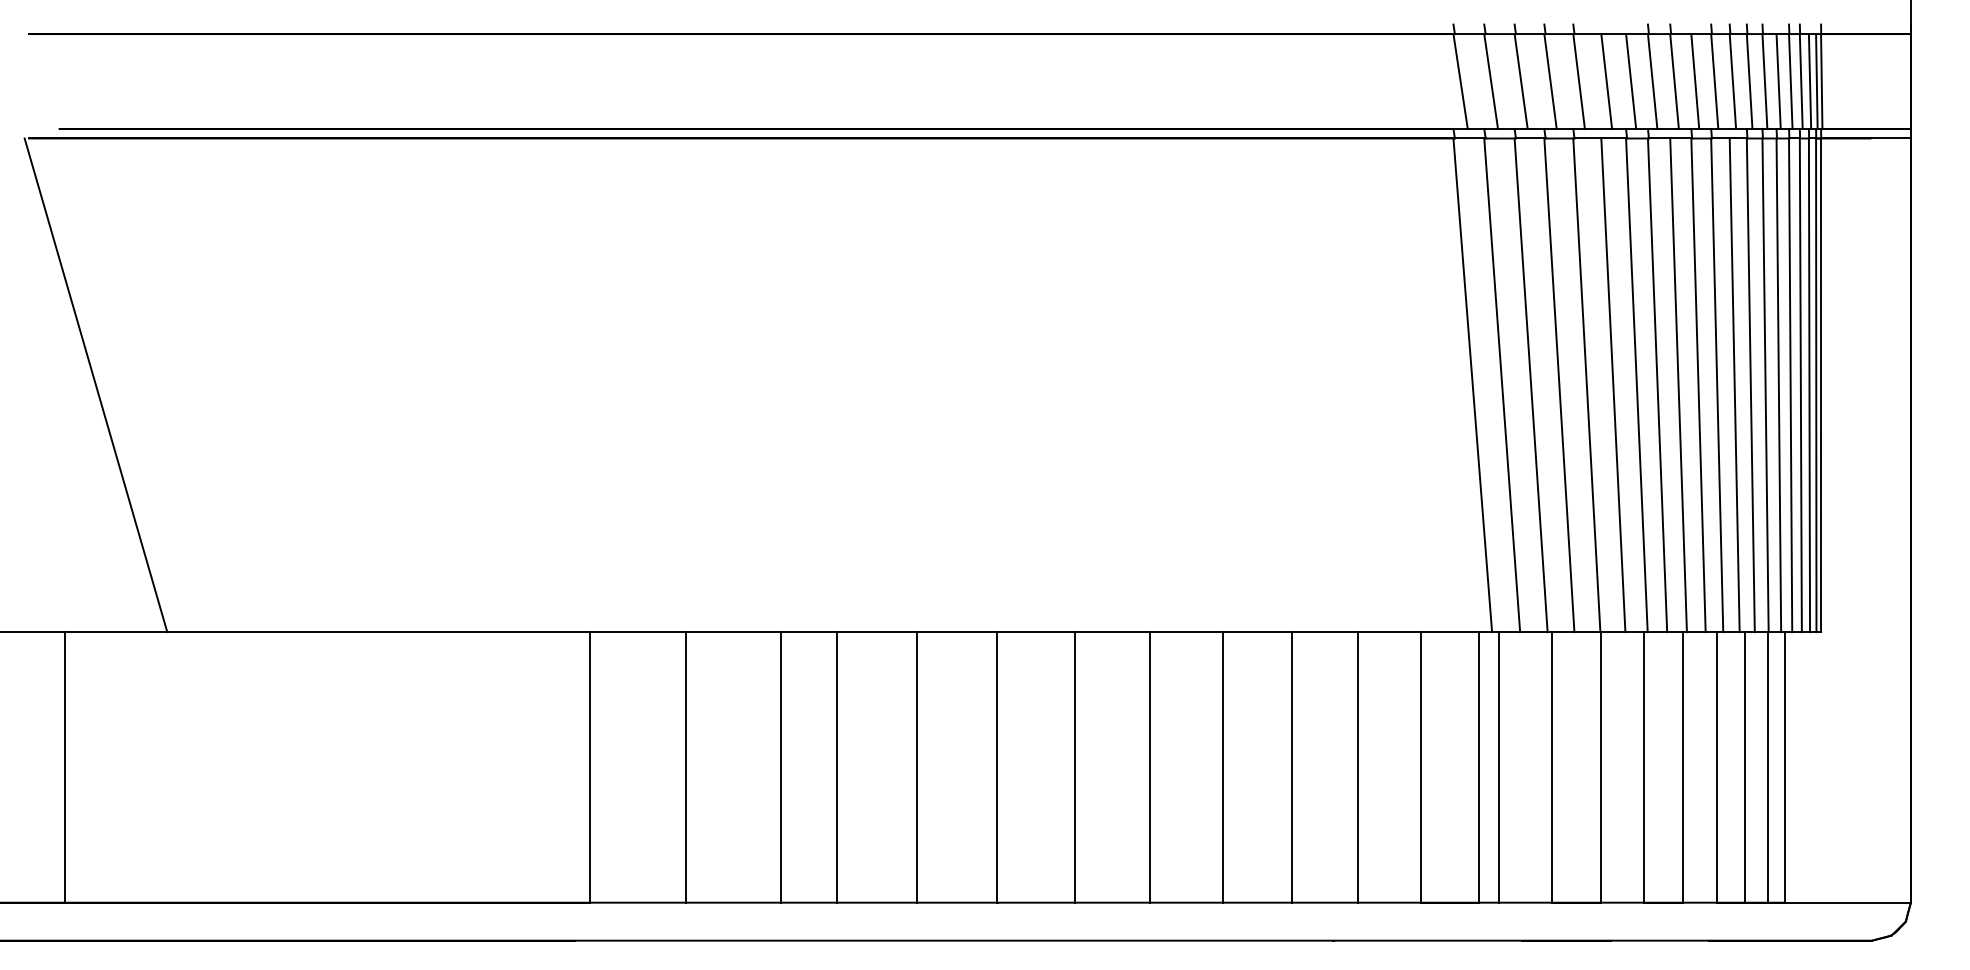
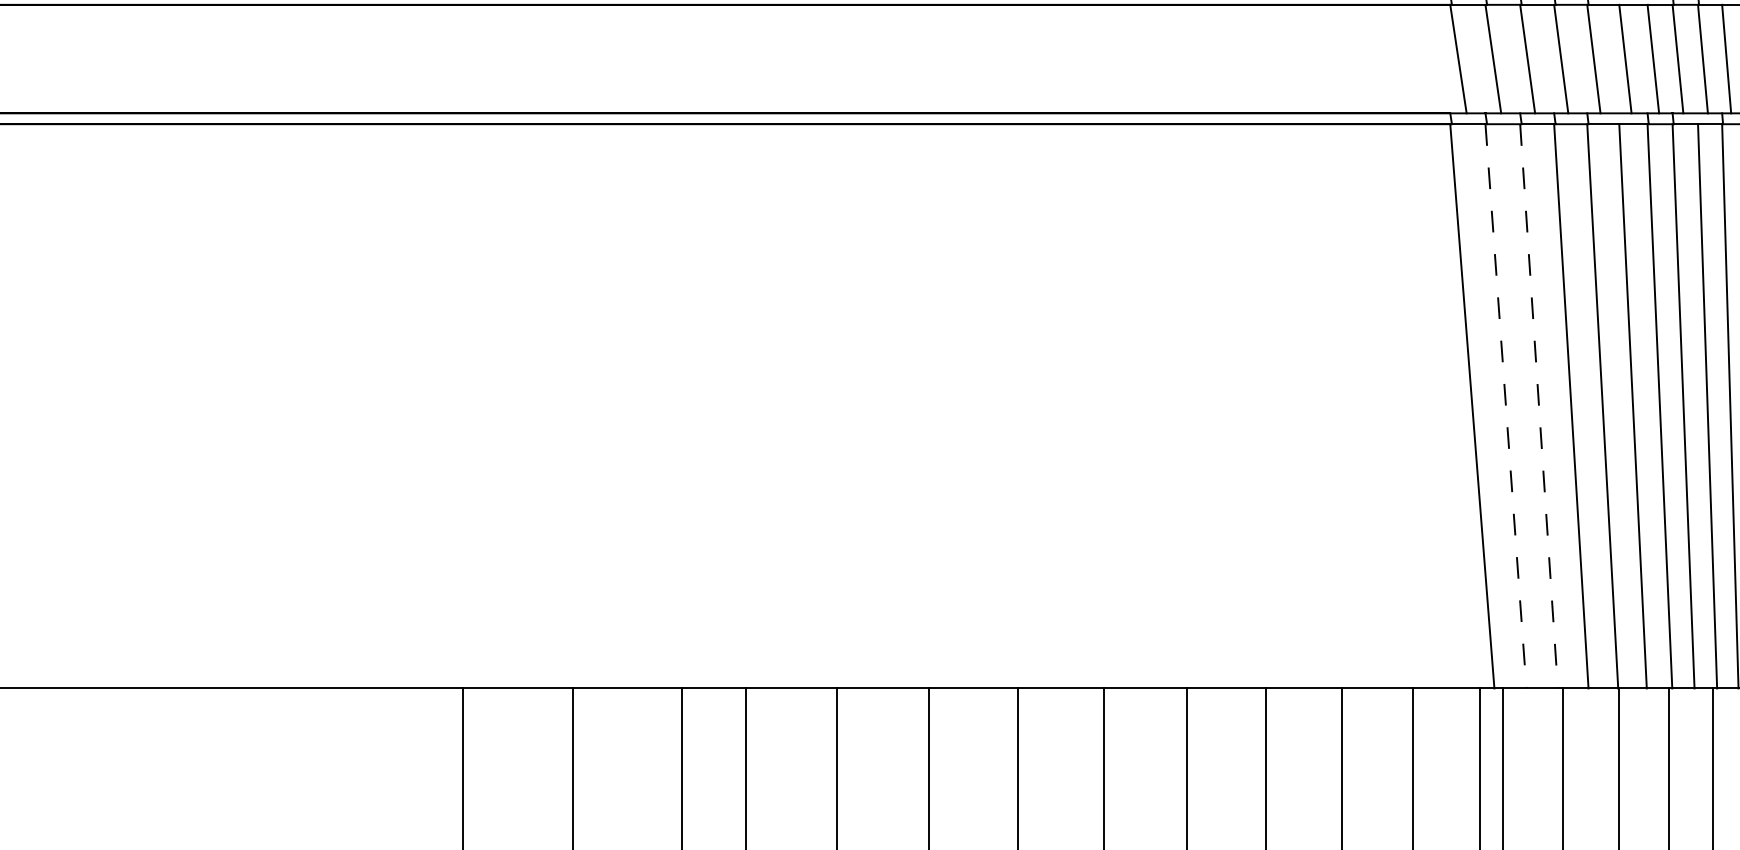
line: (1502, 385) -> (1506, 406), solid -> dashed
line: (1531, 385) -> (1539, 406), solid -> dashed

